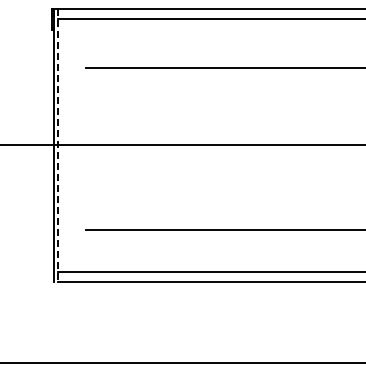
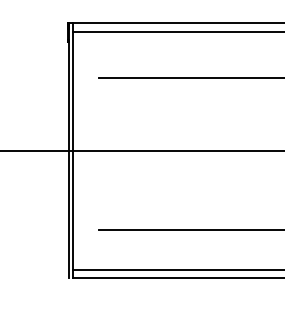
line: (58, 145) -> (73, 150), dashed -> solid

